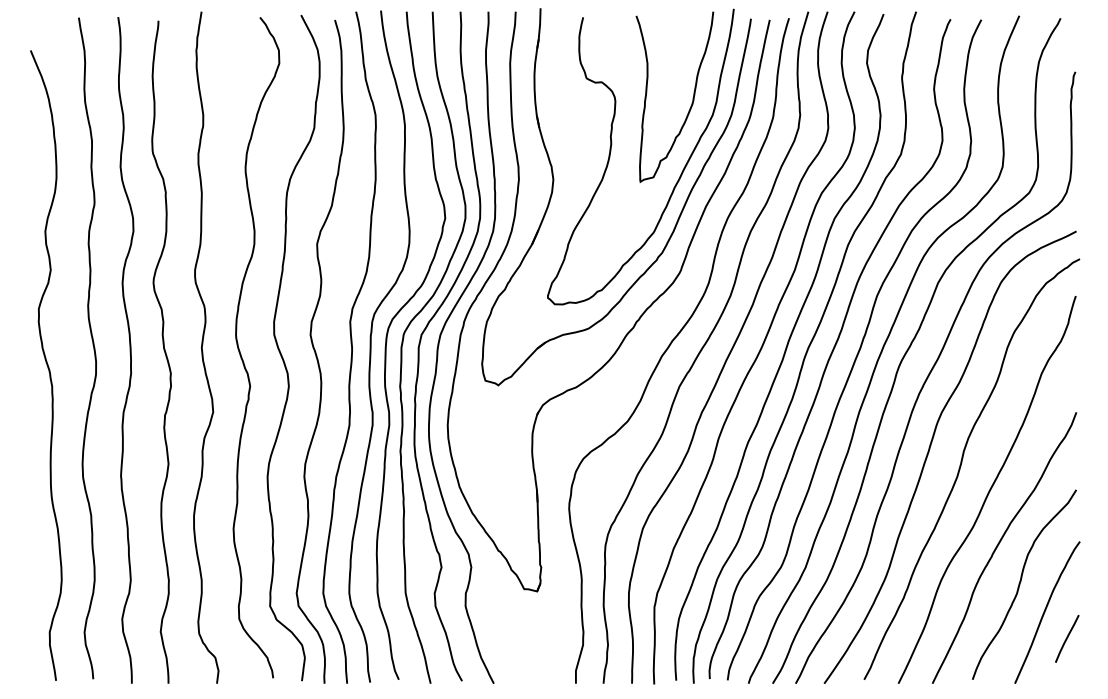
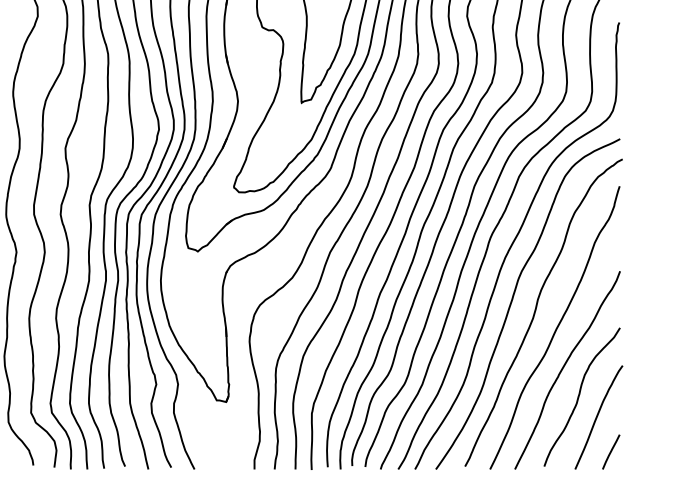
line: (1067, 638) -> (611, 451), moved

